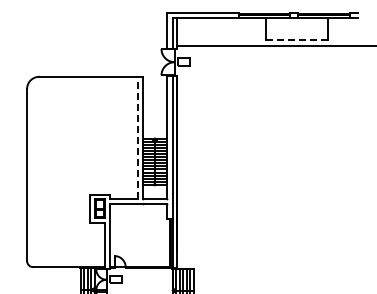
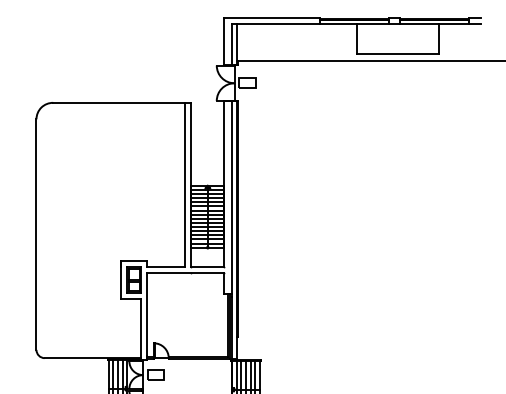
line: (296, 40) -> (397, 54), dashed -> solid
line: (138, 137) -> (185, 184), dashed -> solid

